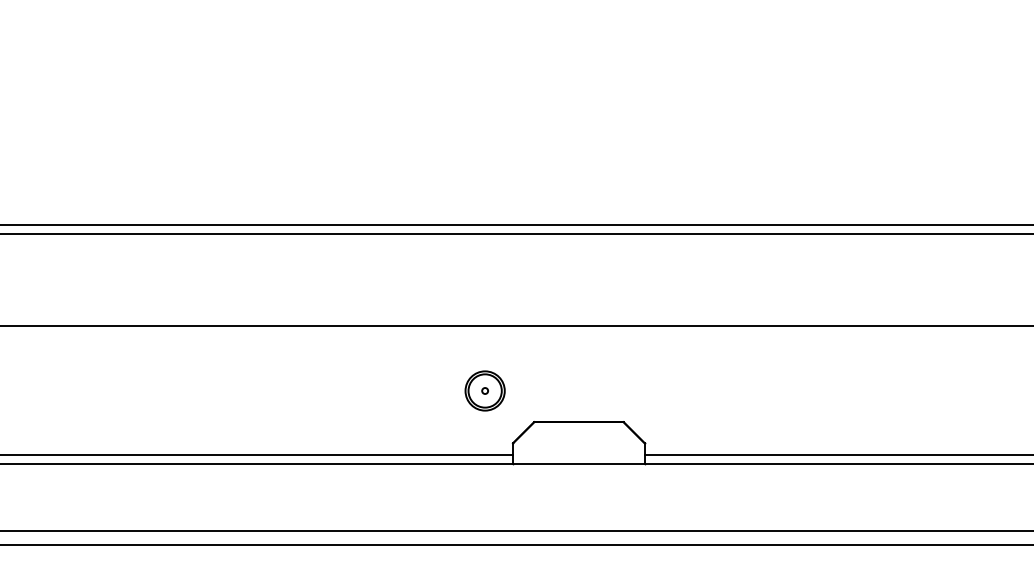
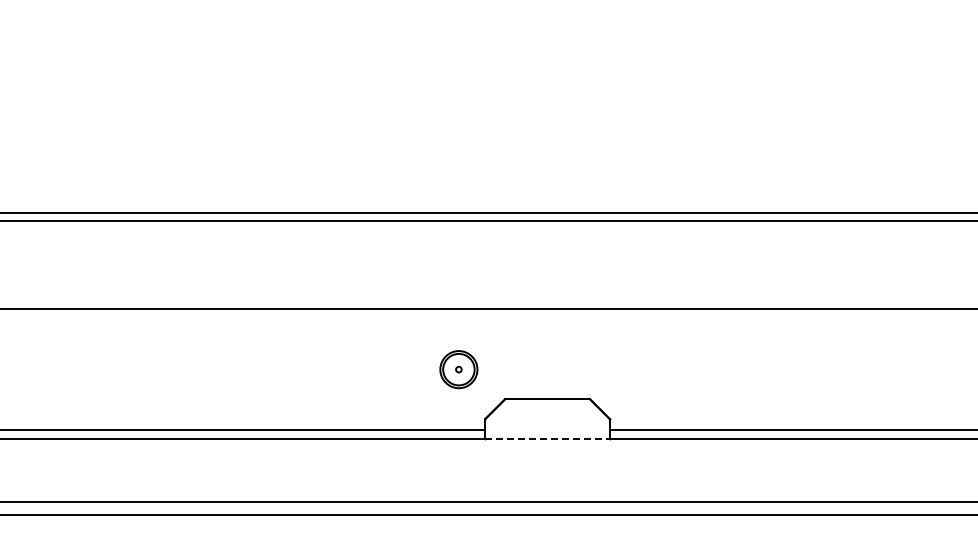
line: (579, 463) -> (548, 438), solid -> dashed

